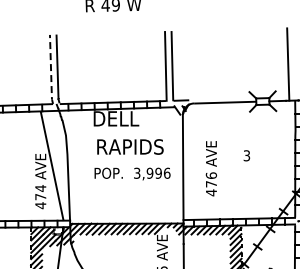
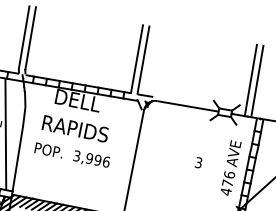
line: (281, 64) -> (250, 80), added
line: (51, 70) -> (24, 40), dashed -> solid
text: (130, 146) -> (75, 128), moved
text: (210, 168) -> (230, 167), moved
text: (132, 173) -> (72, 155), moved

